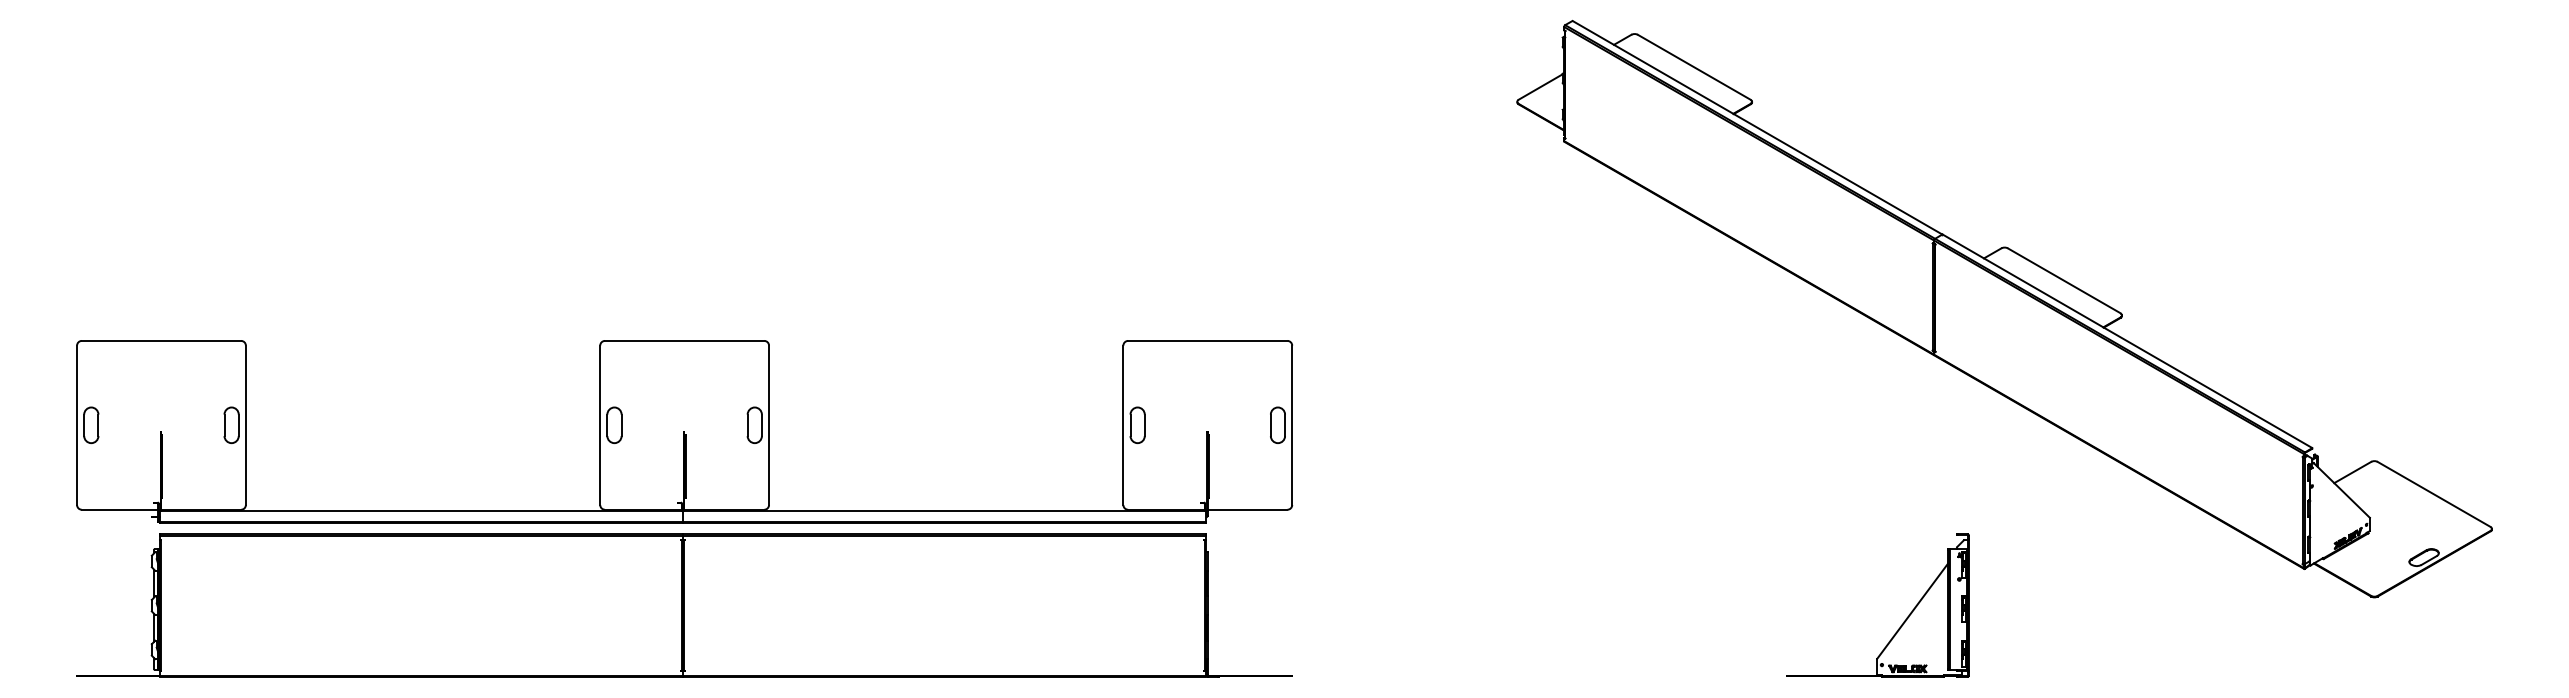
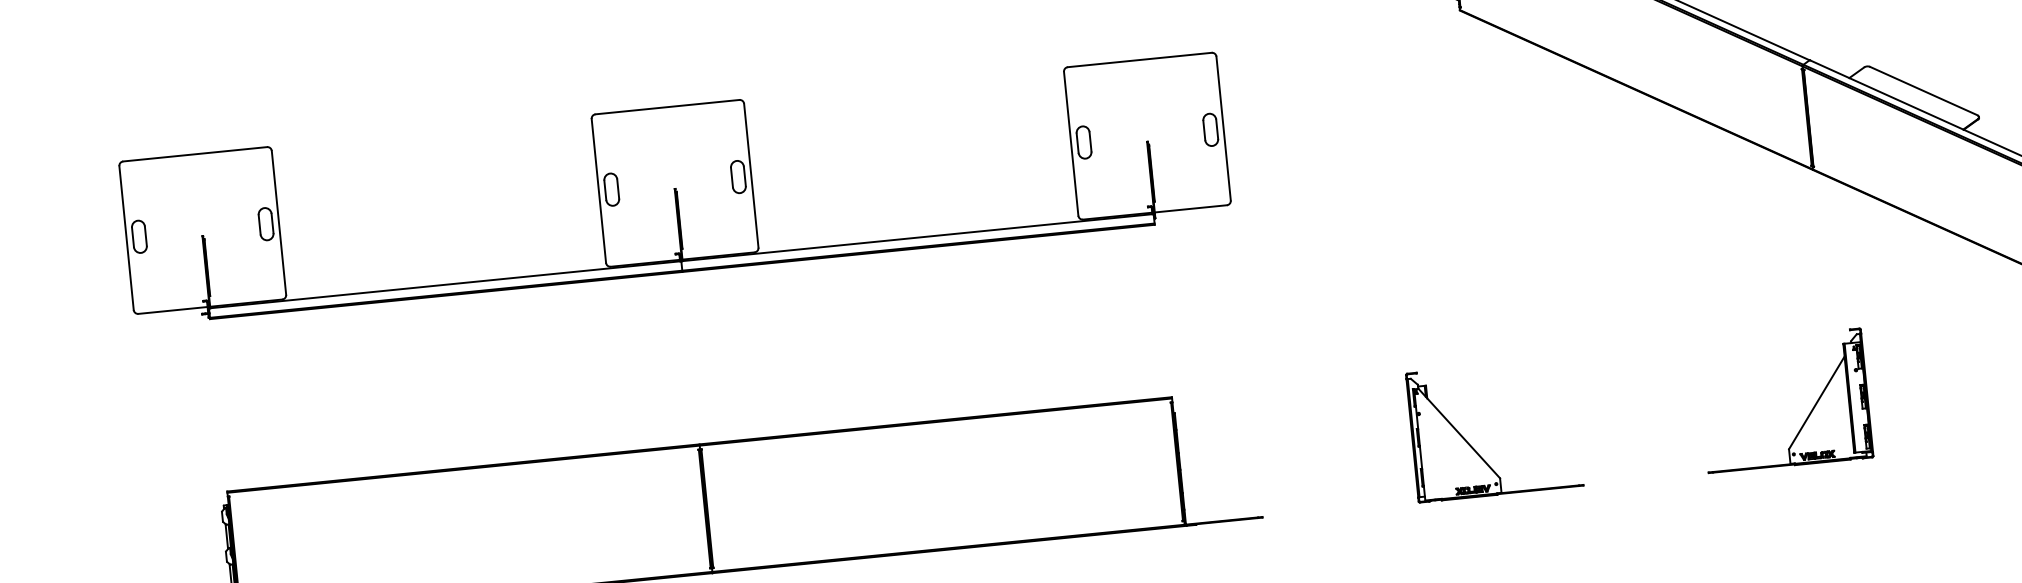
part: (684, 431) -> (675, 188), moved
part: (1531, 622) -> (1473, 447), added

